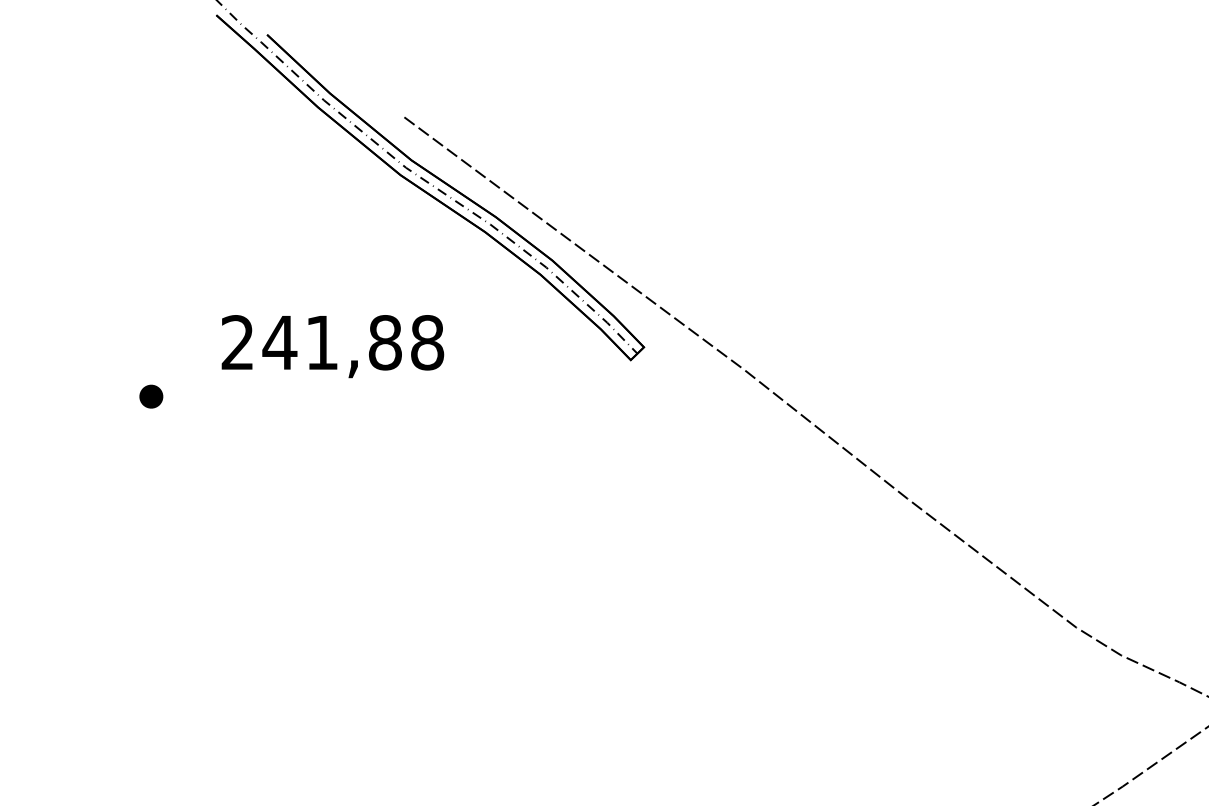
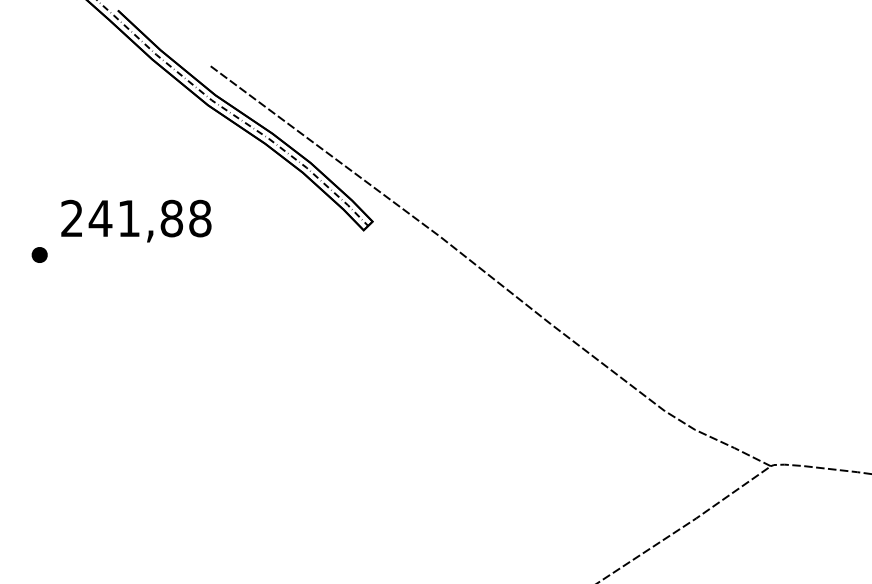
text: (333, 345) -> (136, 220), moved

